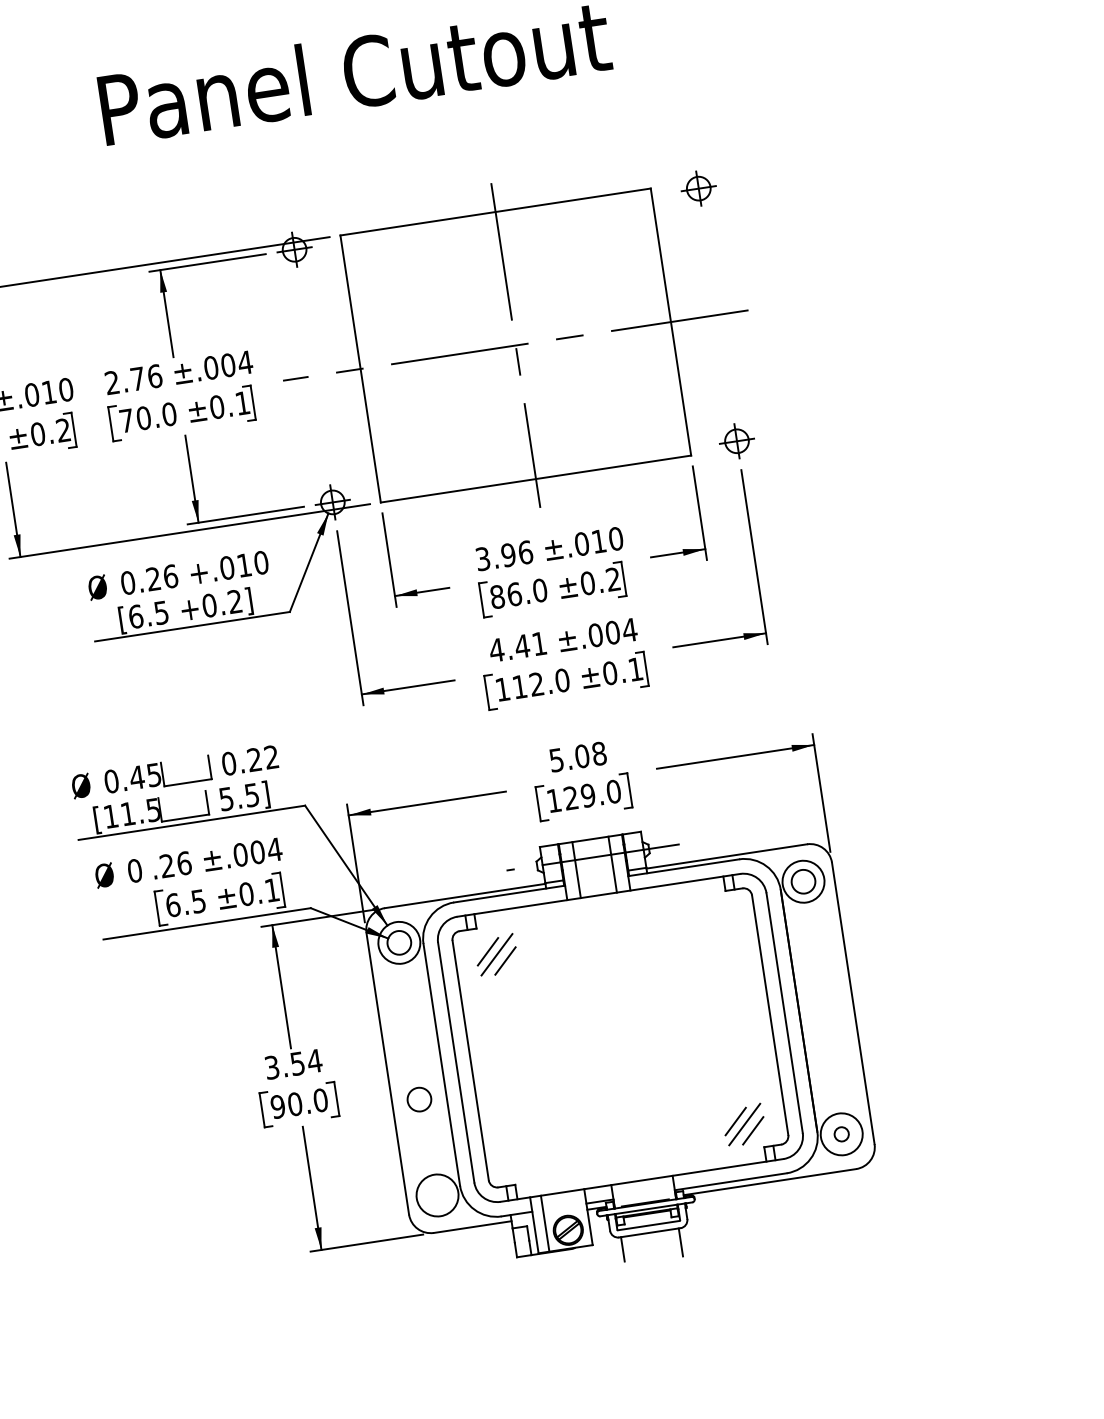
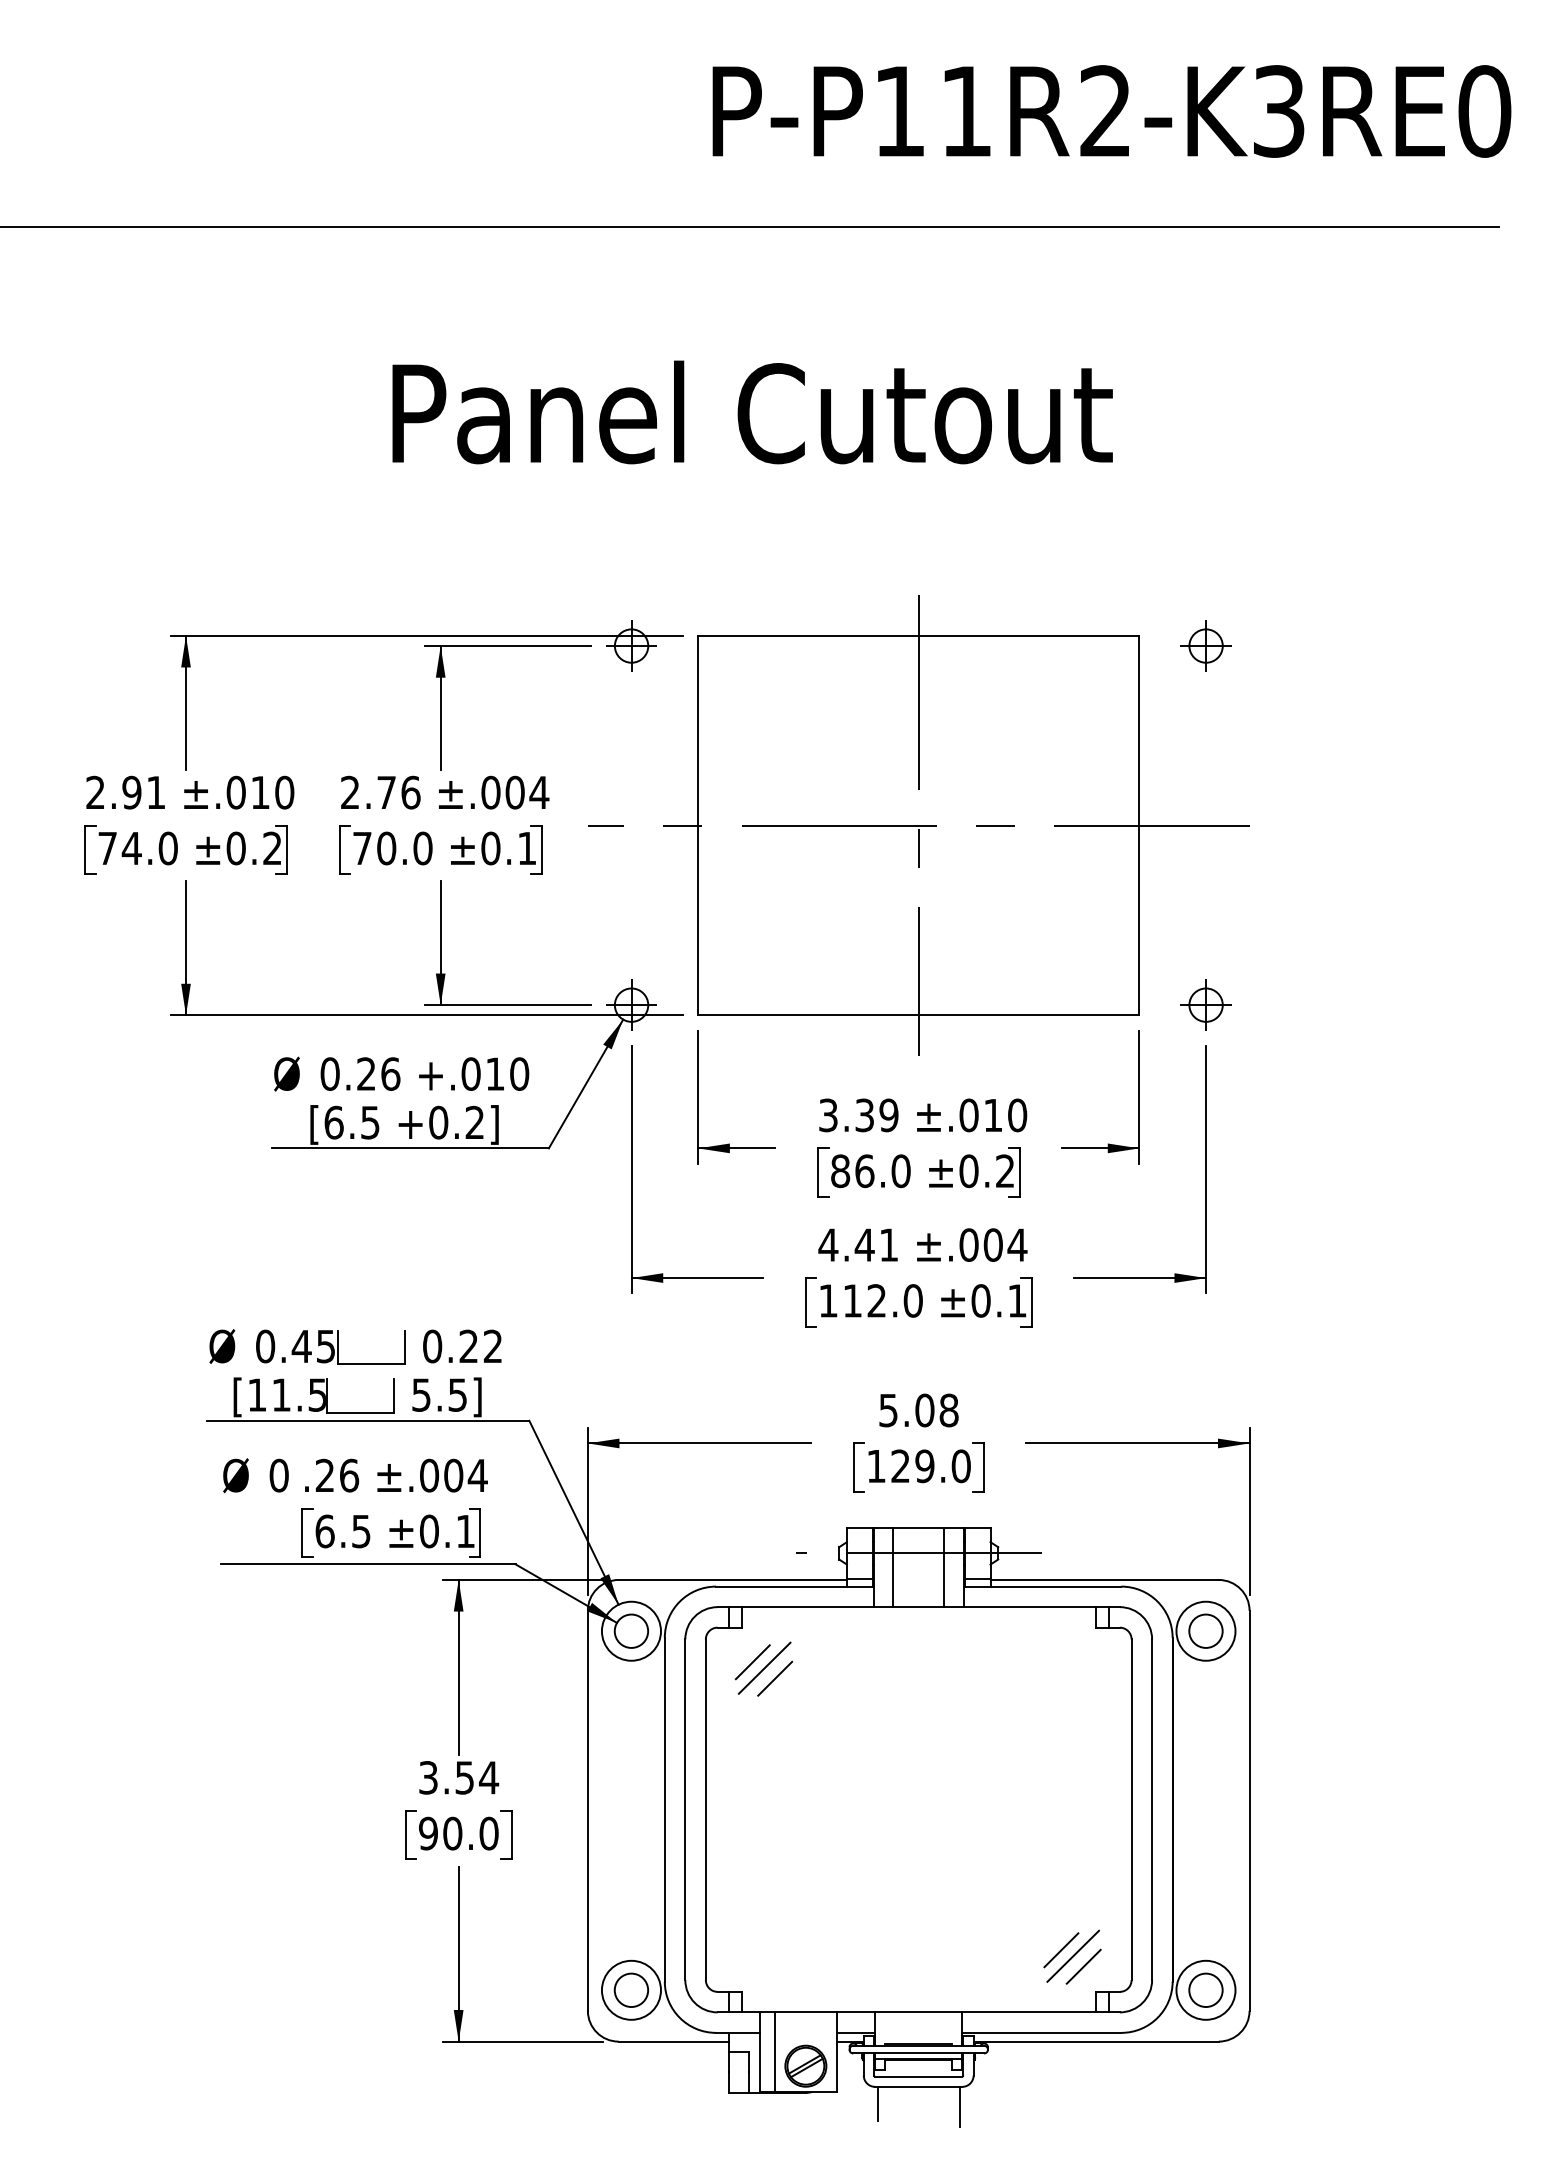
text: (516, 553) -> (876, 1115), 3.96 -> 3.39
circle: (418, 1099) -> (630, 1989), moved
circle: (841, 1134) -> (1205, 1990), size x1.67

